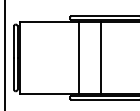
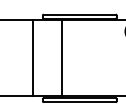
line: (79, 57) -> (33, 57), moved
line: (100, 57) -> (61, 57), moved

